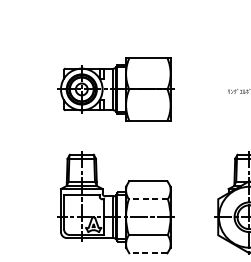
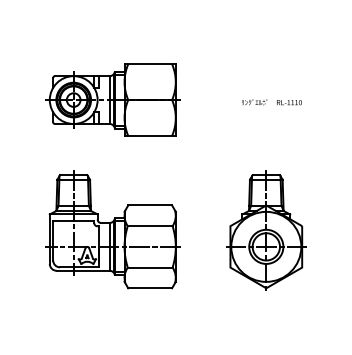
line: (147, 199) -> (149, 226), dashed -> solid
line: (148, 253) -> (150, 288), dashed -> solid

